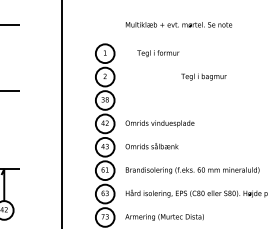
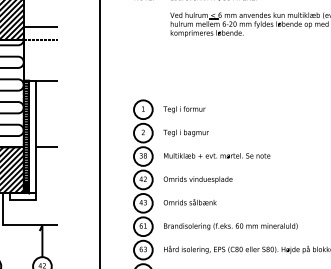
text: (179, 24) -> (217, 155), moved
text: (158, 53) -> (184, 109), moved
text: (203, 76) -> (185, 132), moved

